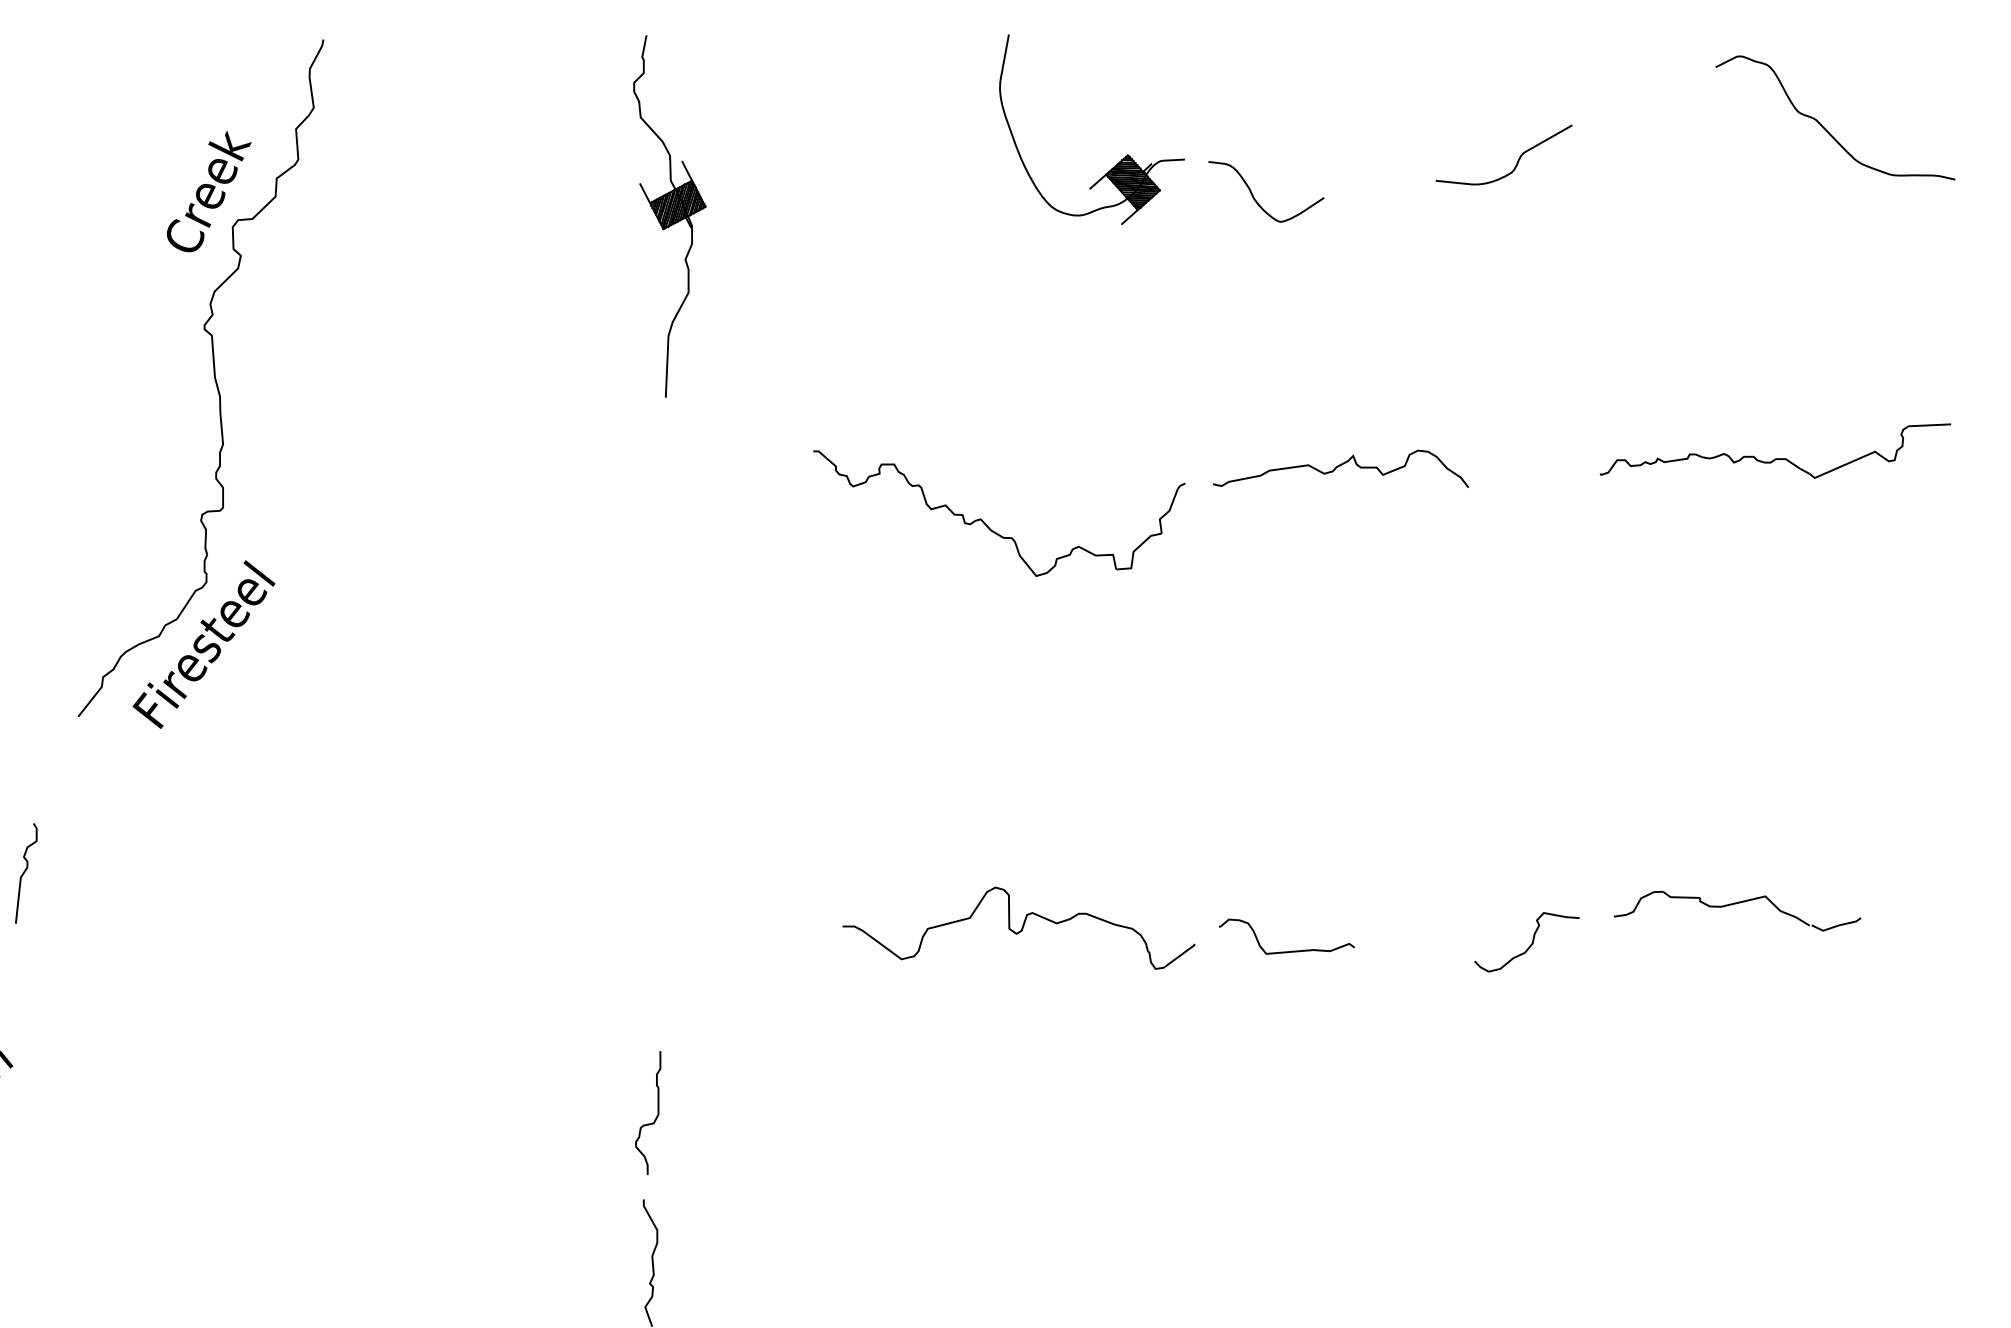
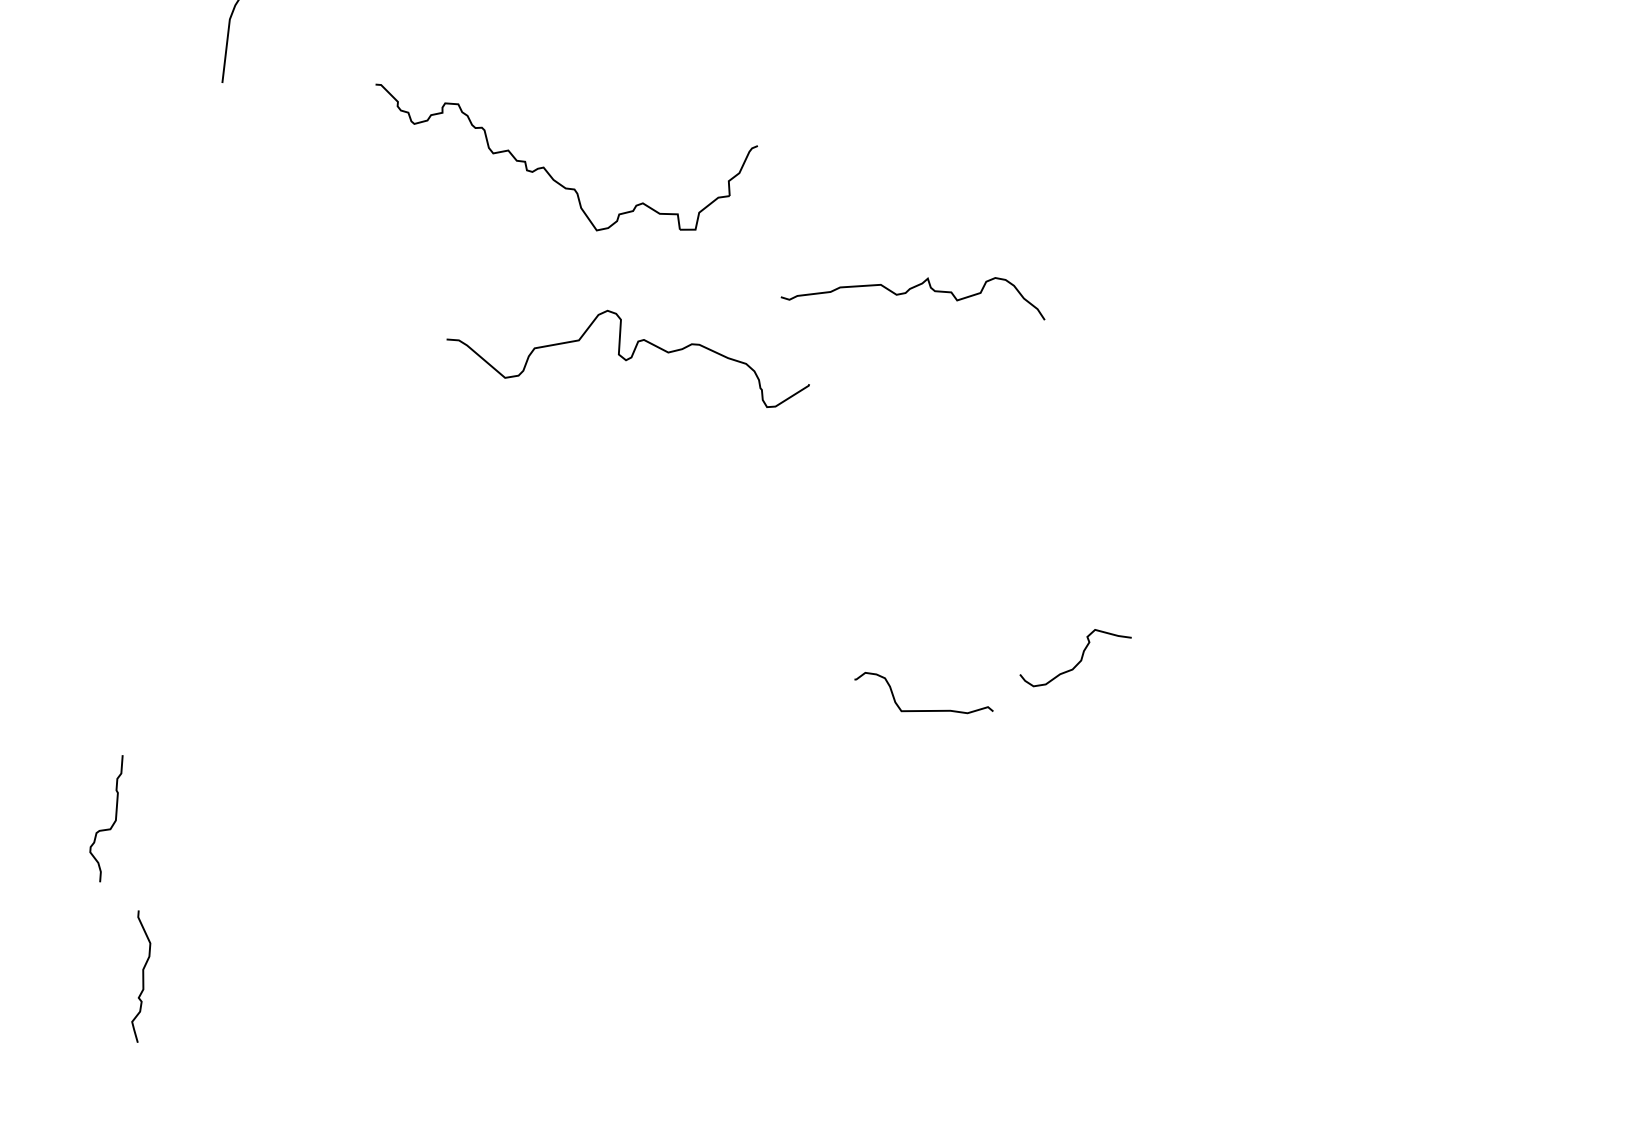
part: (1774, 458) -> (1364, 230), removed
curve: (1340, 466) -> (913, 288), moved
part: (985, 522) -> (548, 171), moved
part: (1736, 904) -> (1291, 688), removed
curve: (1021, 927) -> (631, 354), moved
curve: (1529, 945) -> (1077, 662), moved
curve: (1286, 951) -> (922, 710), moved
curve: (656, 1115) -> (113, 821), moved

